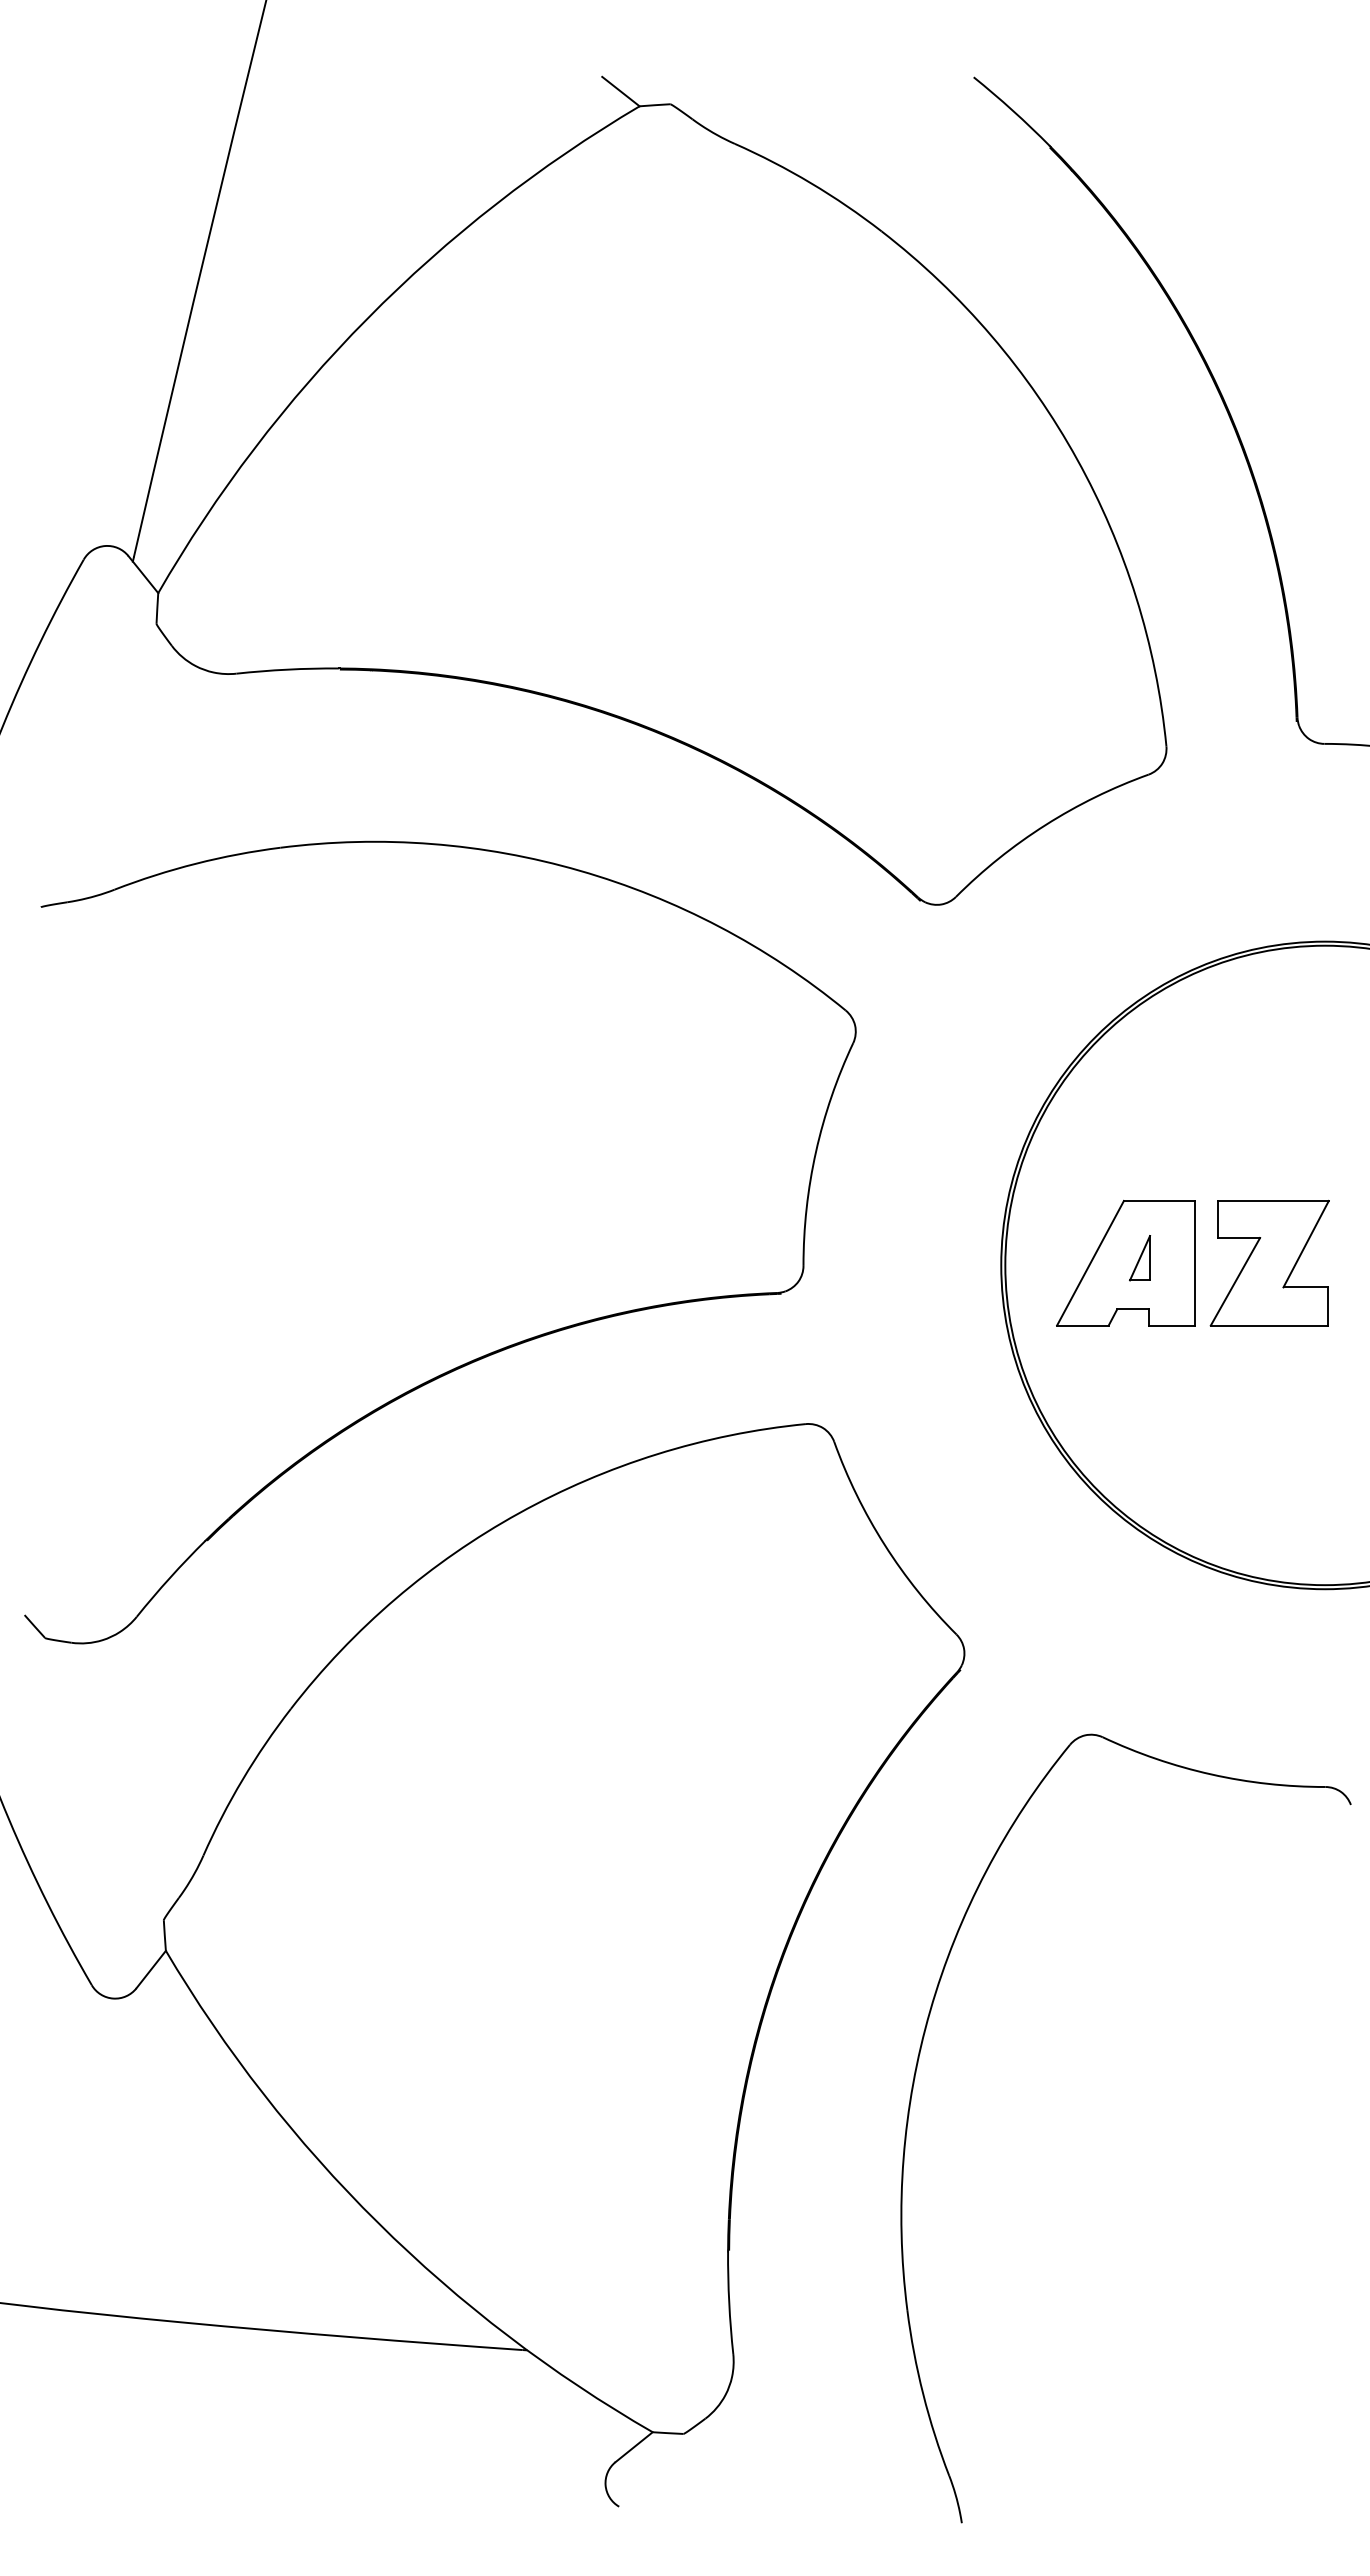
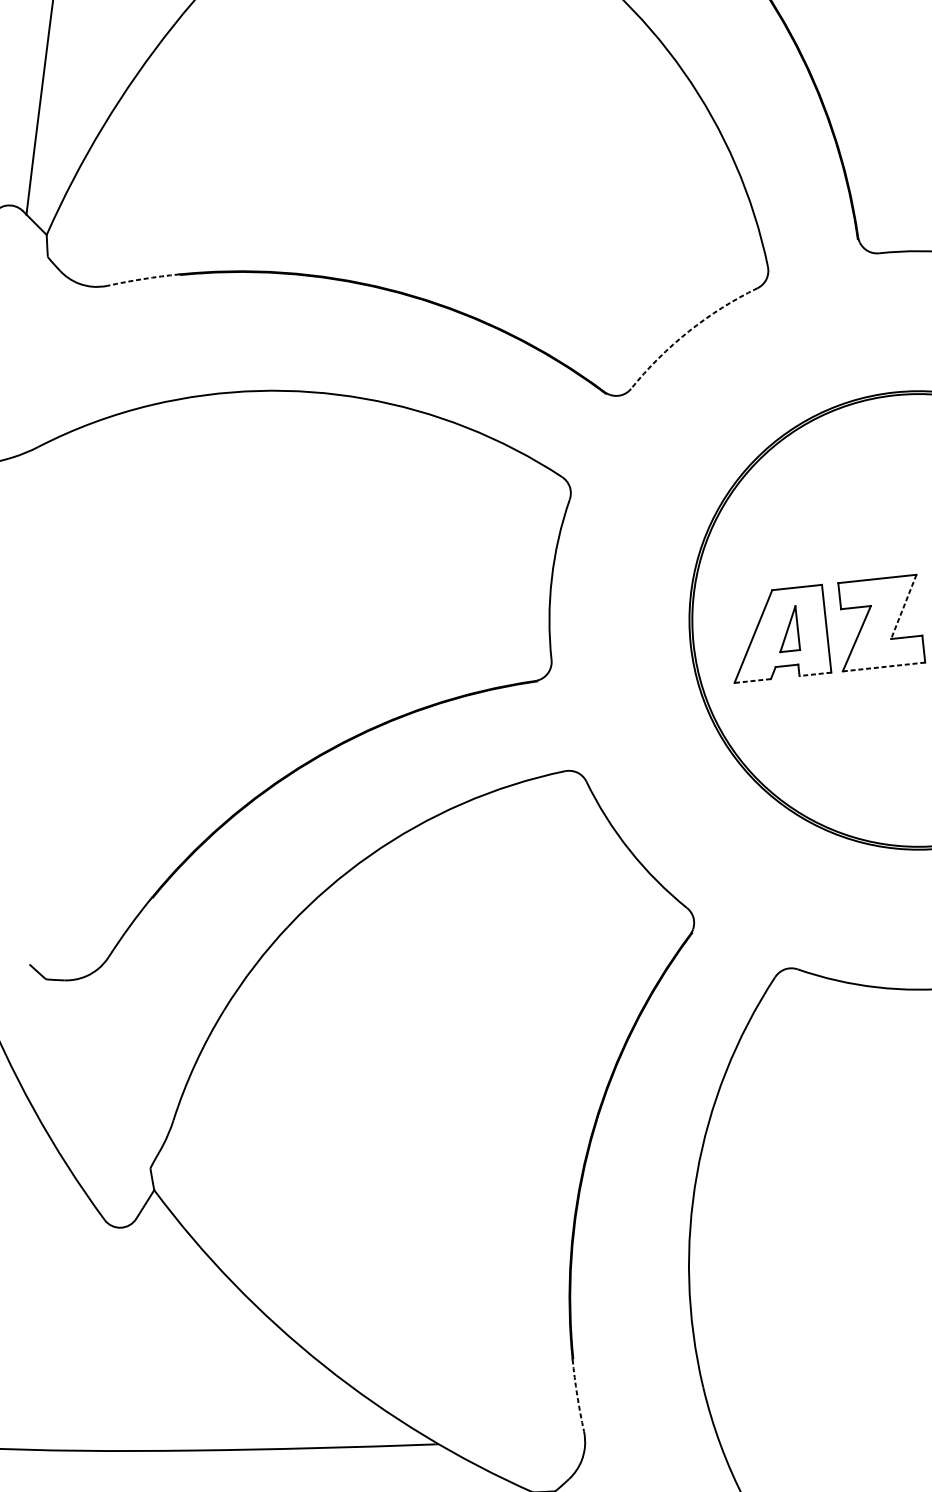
arc: (287, 669) -> (143, 278), solid -> dashed
arc: (1045, 825) -> (688, 331), solid -> dashed
line: (1306, 1244) -> (904, 607), solid -> dashed
part: (1139, 1258) -> (787, 629), size x1.4
line: (1082, 1325) -> (752, 680), solid -> dashed
line: (1171, 1325) -> (815, 674), solid -> dashed
line: (1269, 1325) -> (884, 666), solid -> dashed
arc: (729, 2302) -> (577, 1395), solid -> dashed

